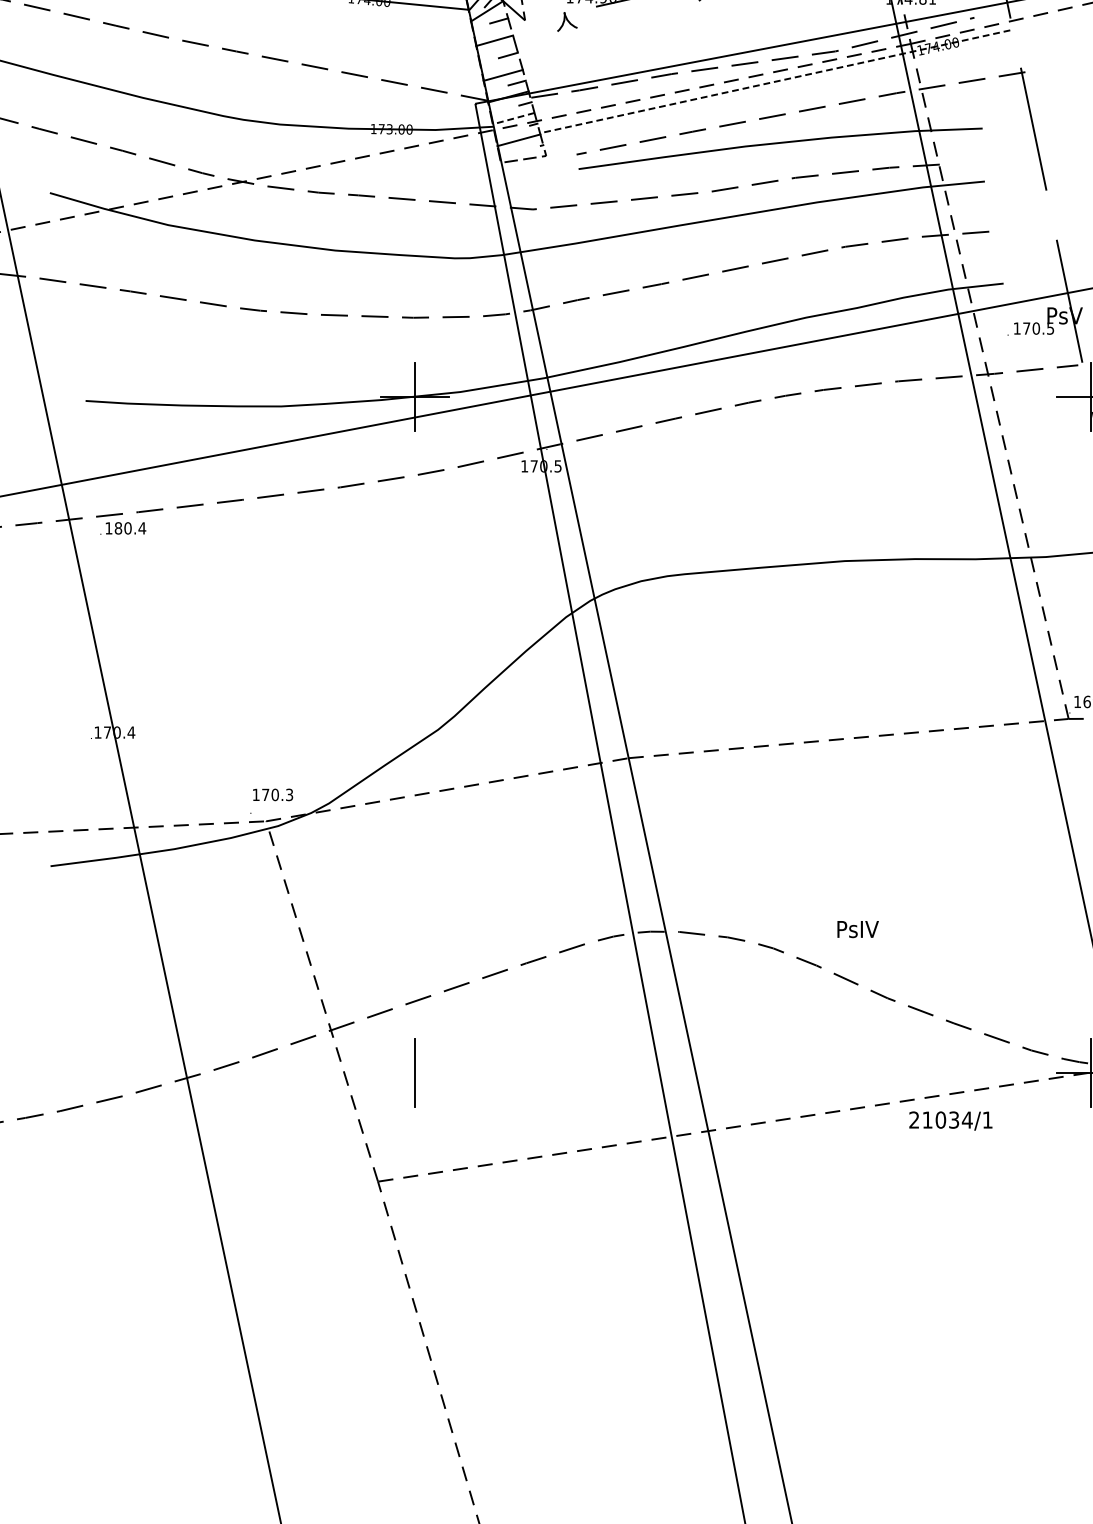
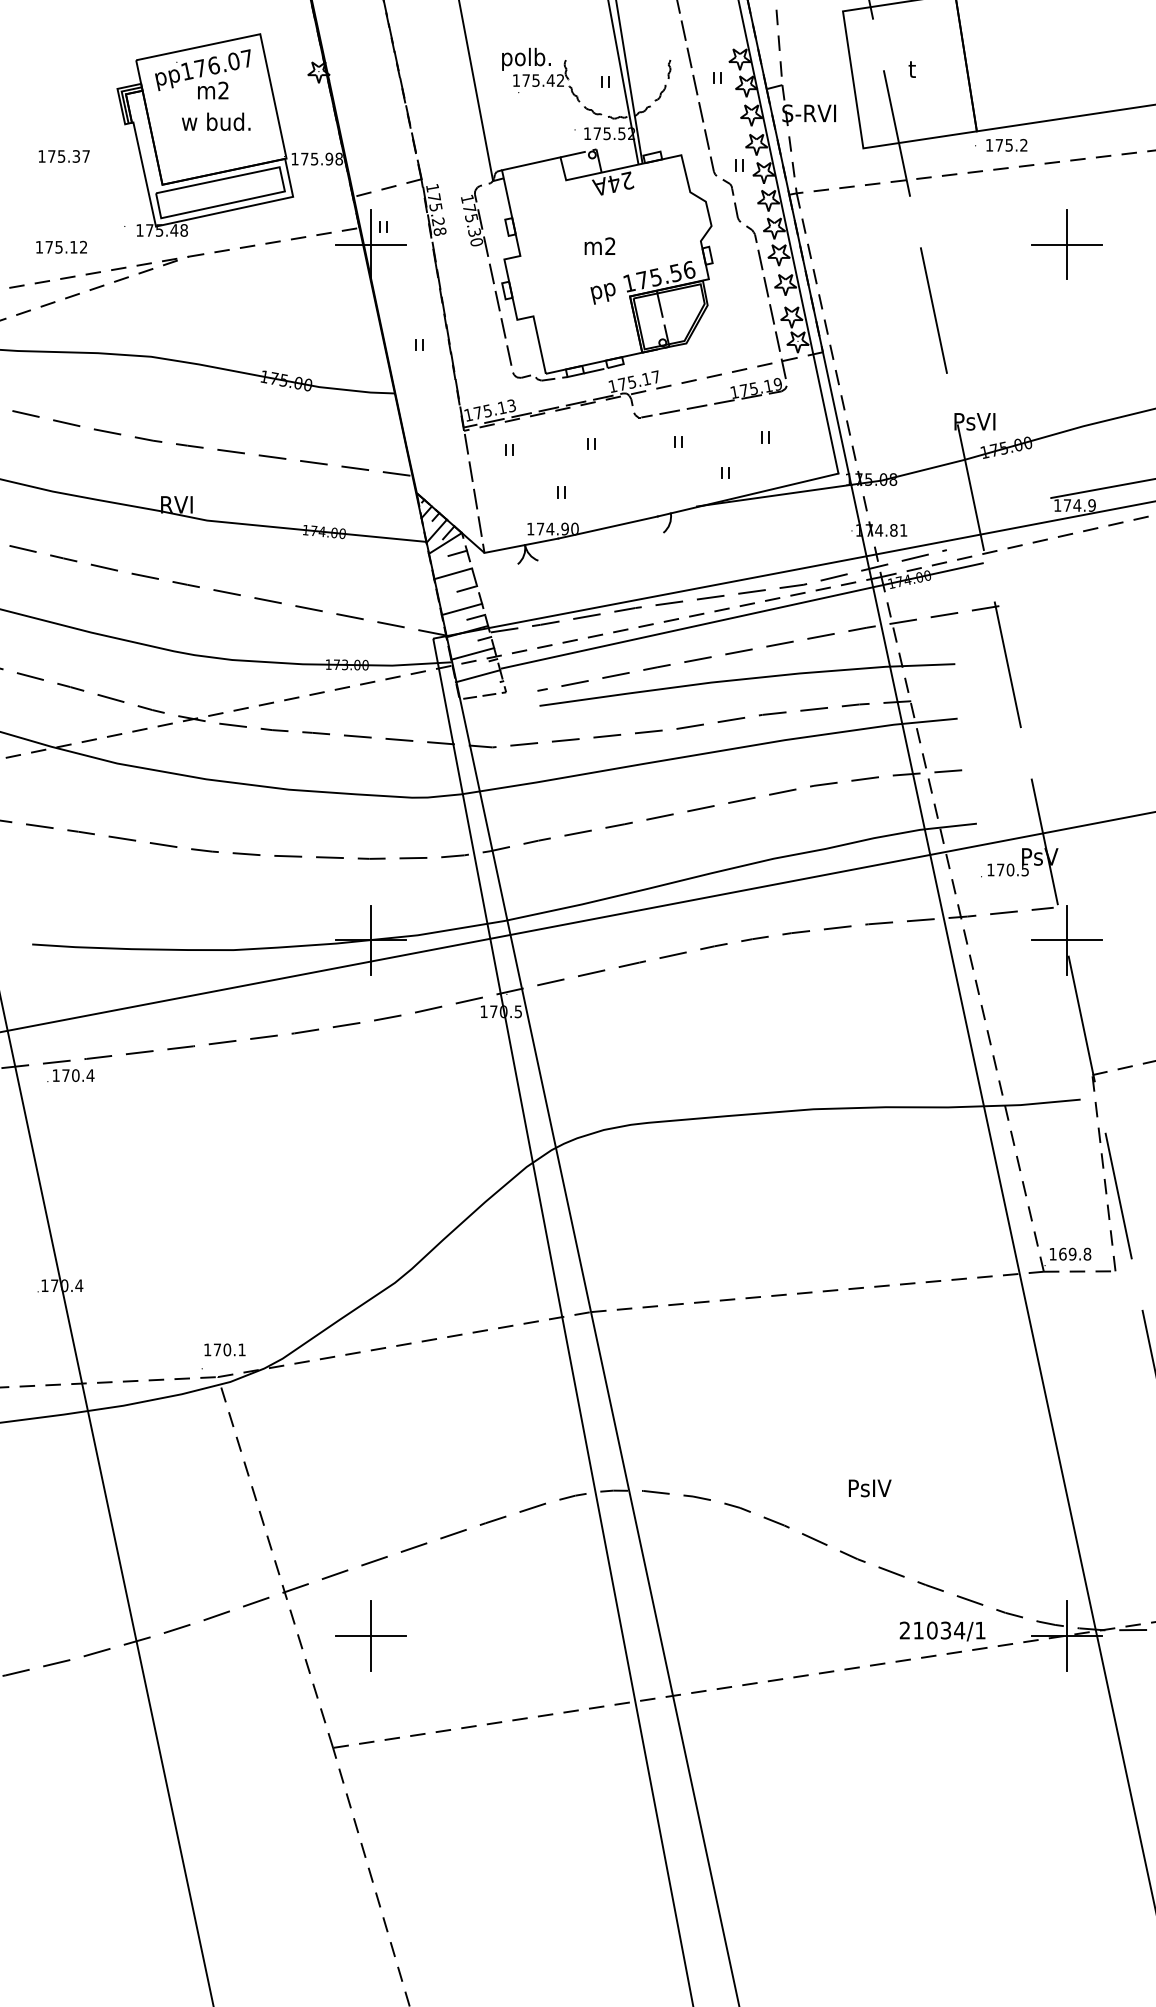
line: (561, 13) -> (521, 545), added
line: (774, 81) -> (741, 615), dashed -> solid
line: (513, 119) -> (472, 654), dashed -> solid
text: (118, 528) -> (65, 1075), 180.4 -> 170.4
text: (289, 794) -> (241, 1349), 170.3 -> 170.1
text: (858, 929) -> (870, 1488), moved
line: (414, 1073) -> (370, 1636), added
text: (950, 1121) -> (942, 1631), moved

